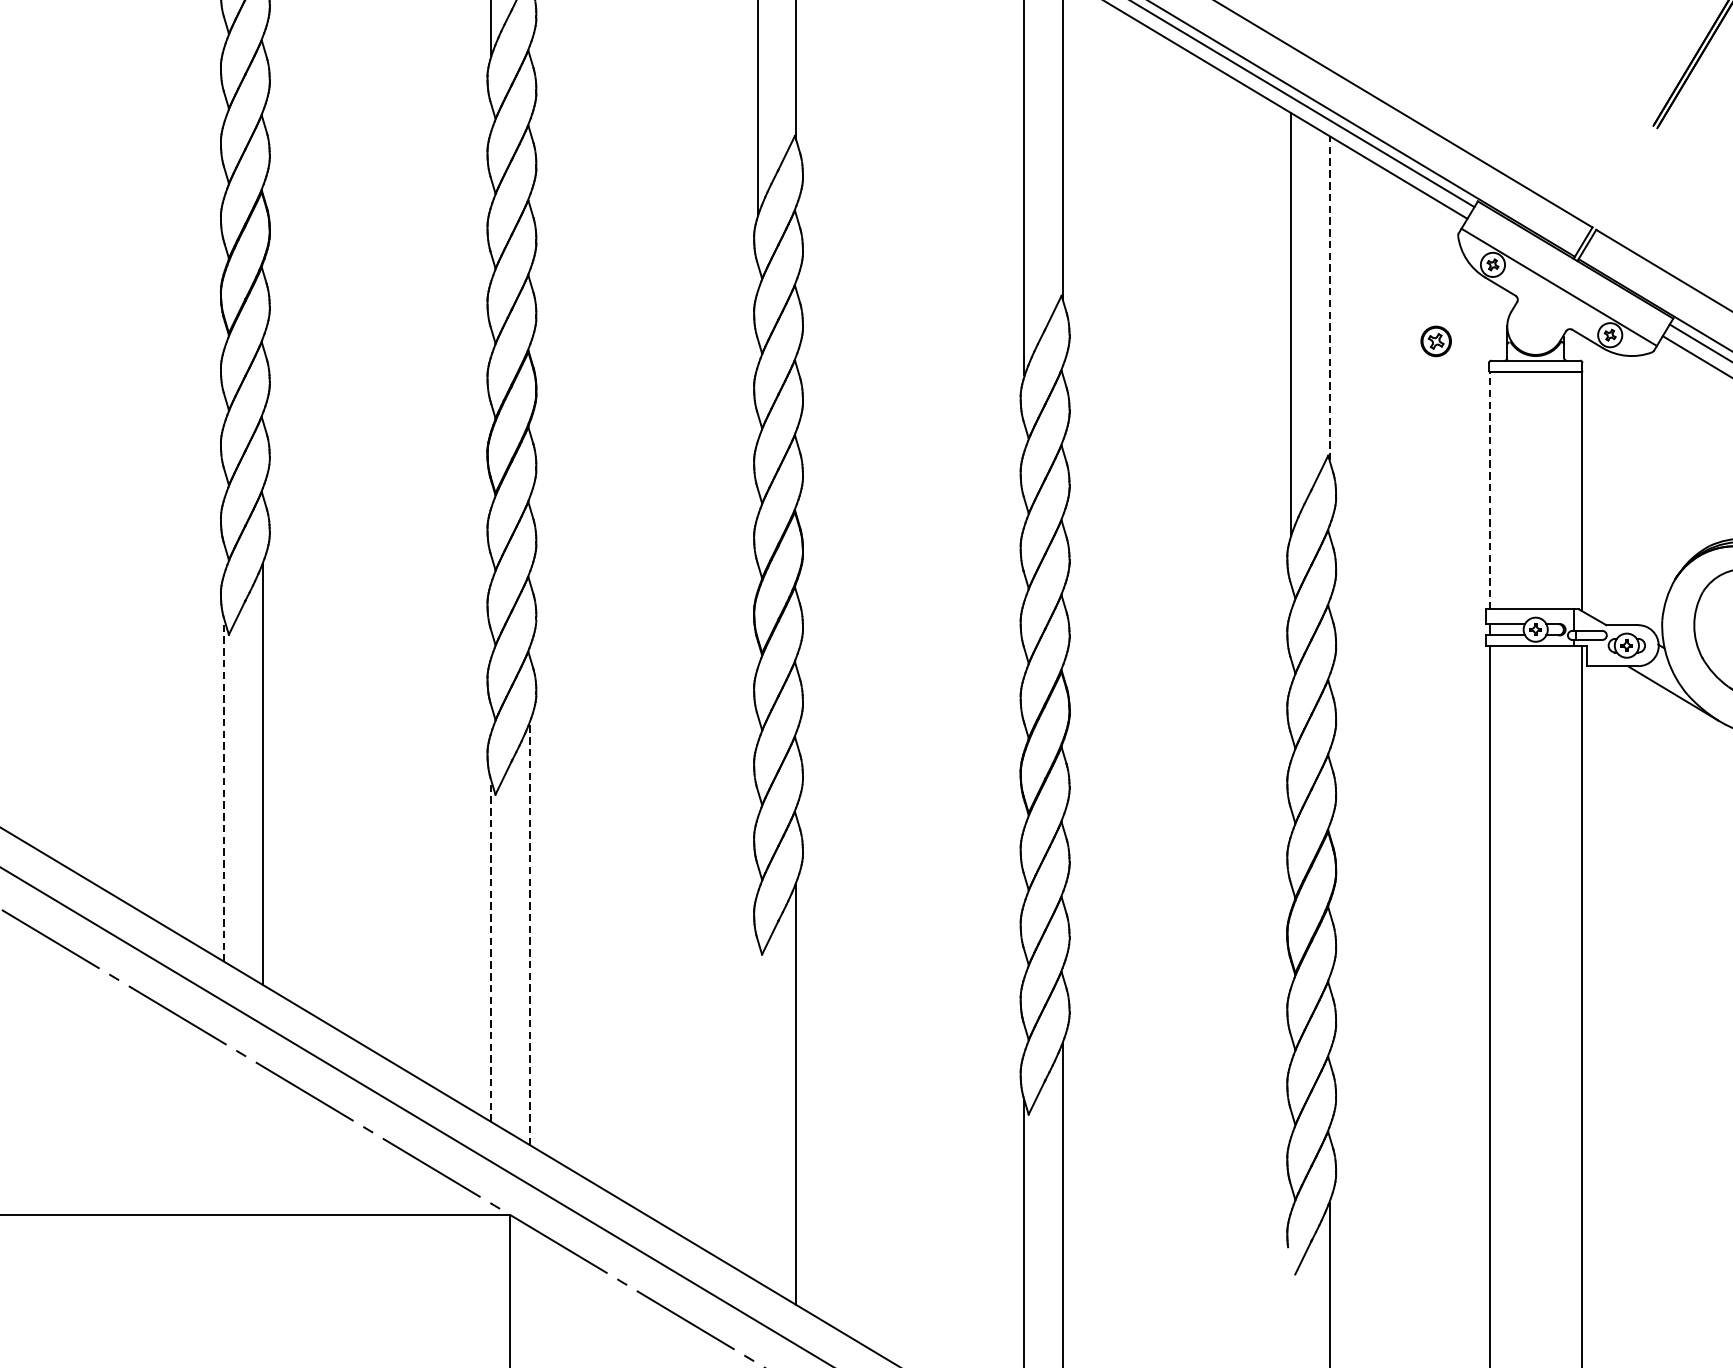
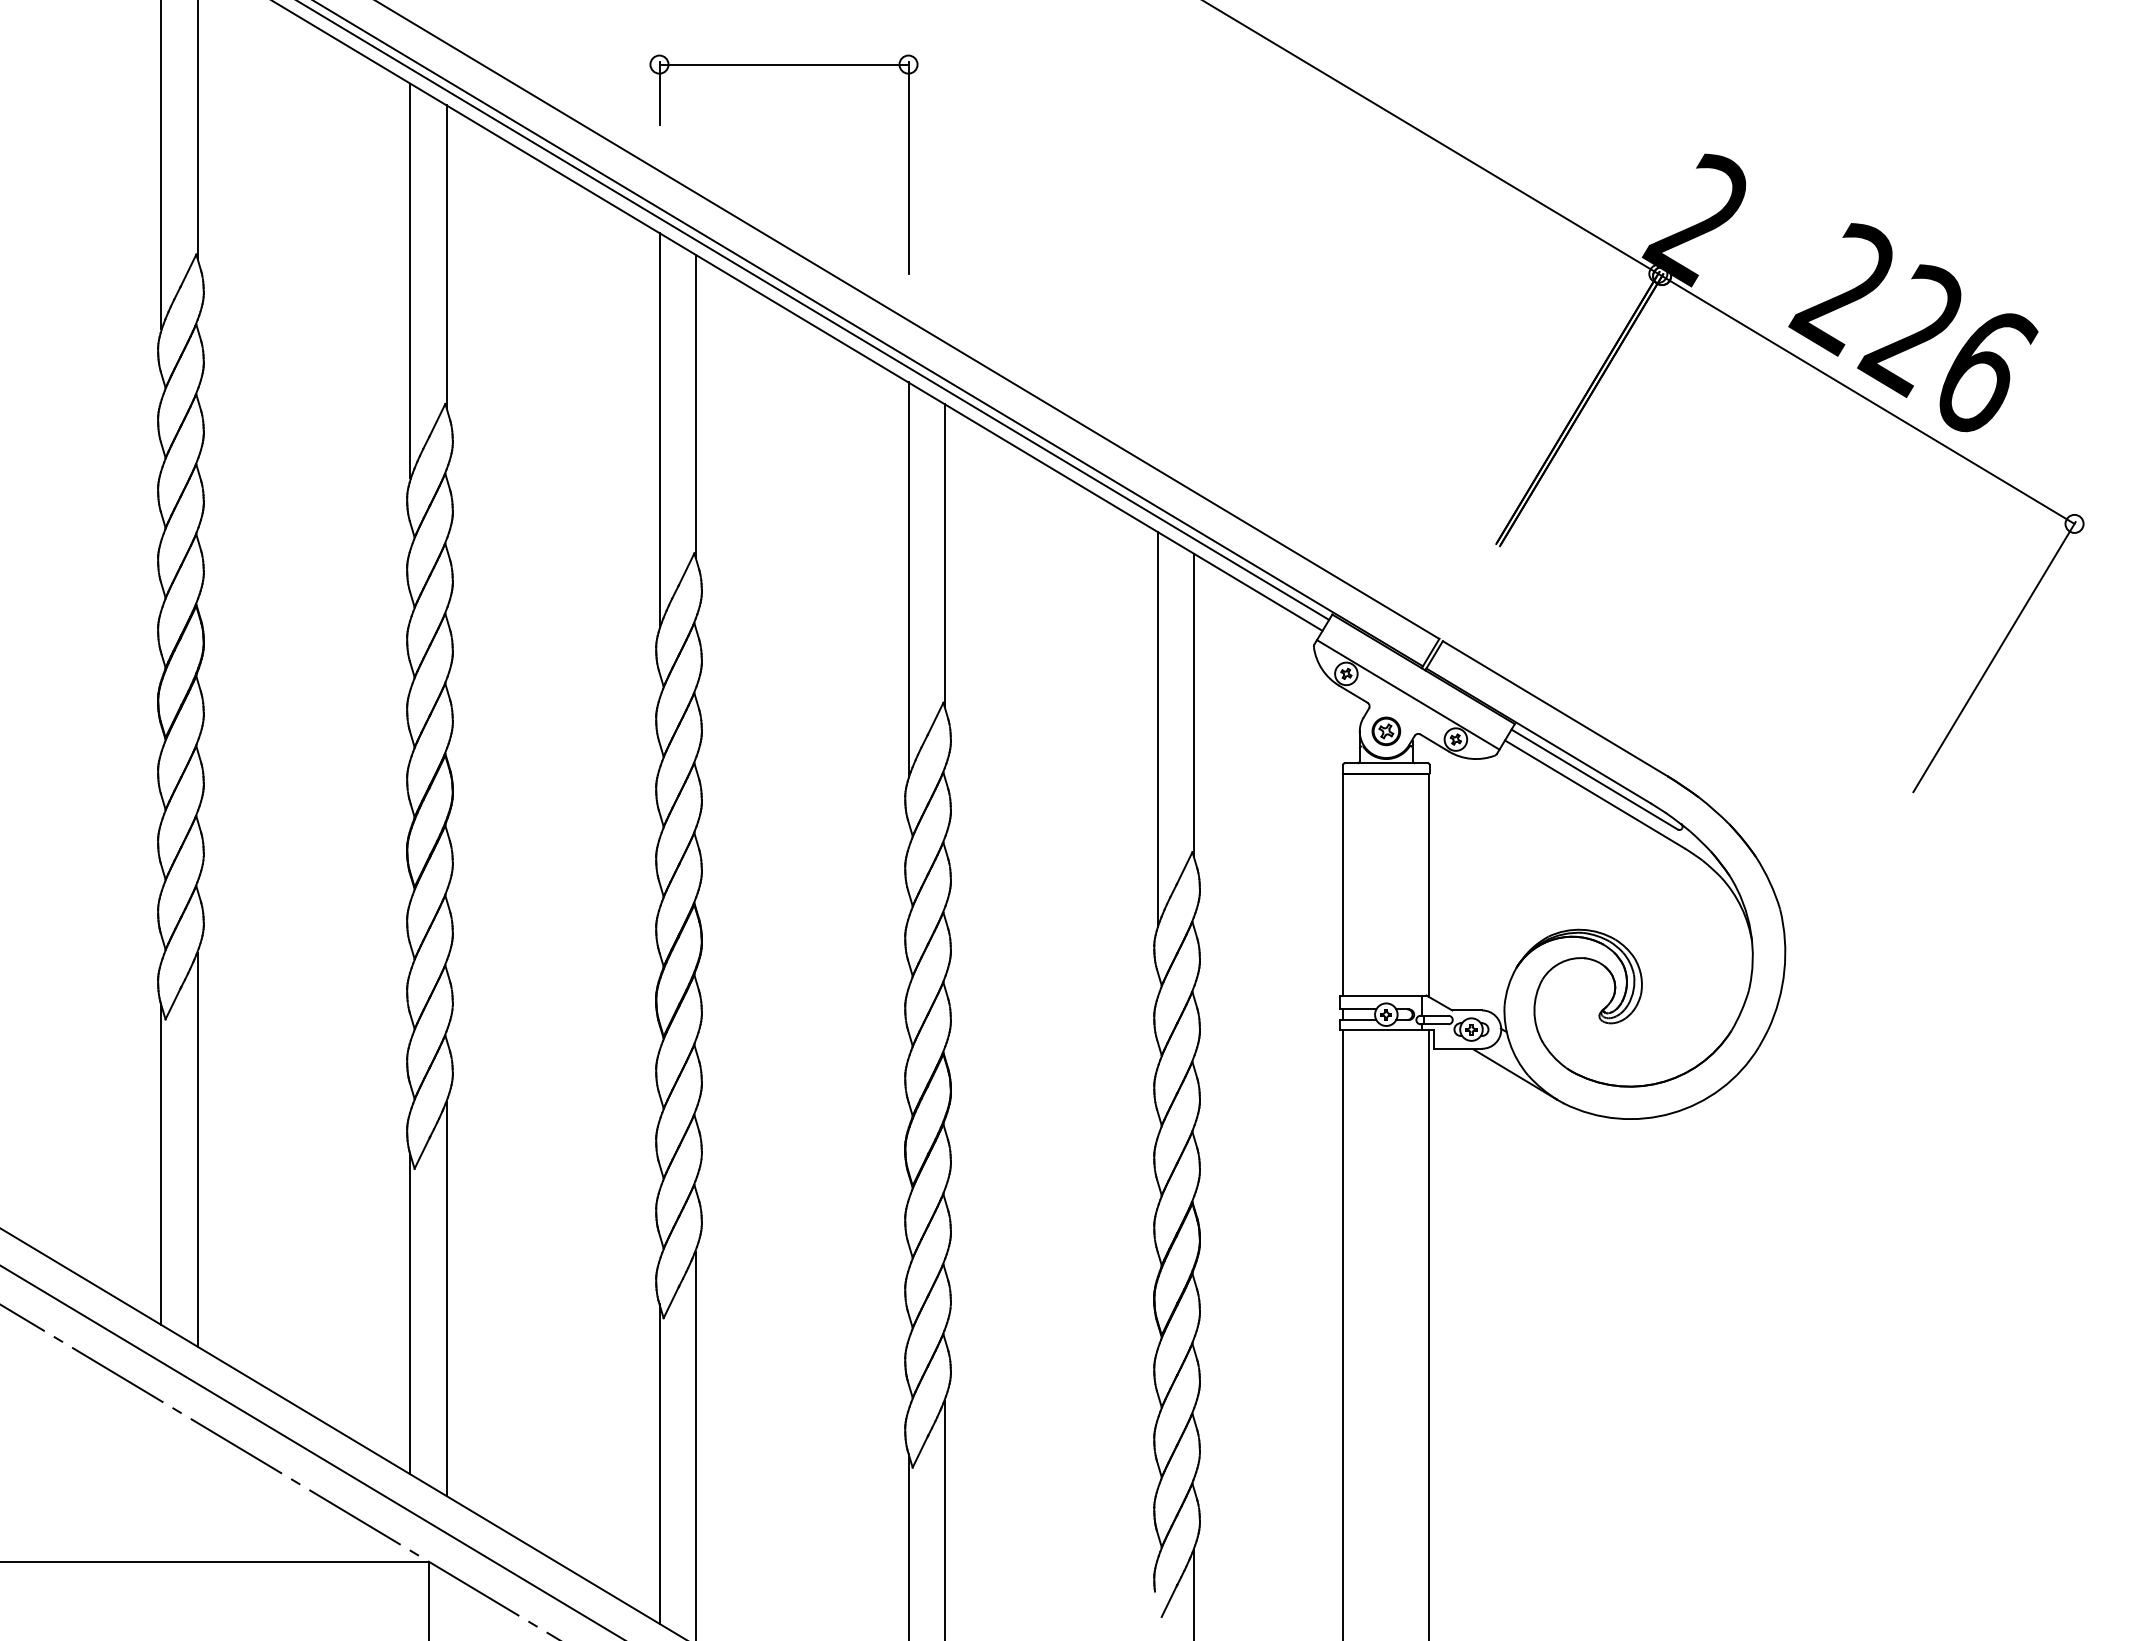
line: (1329, 297) -> (1193, 704), dashed -> solid
part: (1436, 341) -> (1386, 731), moved
line: (1489, 490) -> (1343, 884), dashed -> solid
line: (224, 791) -> (161, 1165), dashed -> solid
line: (529, 934) -> (446, 1299), dashed -> solid
line: (491, 950) -> (410, 1314), dashed -> solid
line: (757, 1110) -> (659, 1463), added

